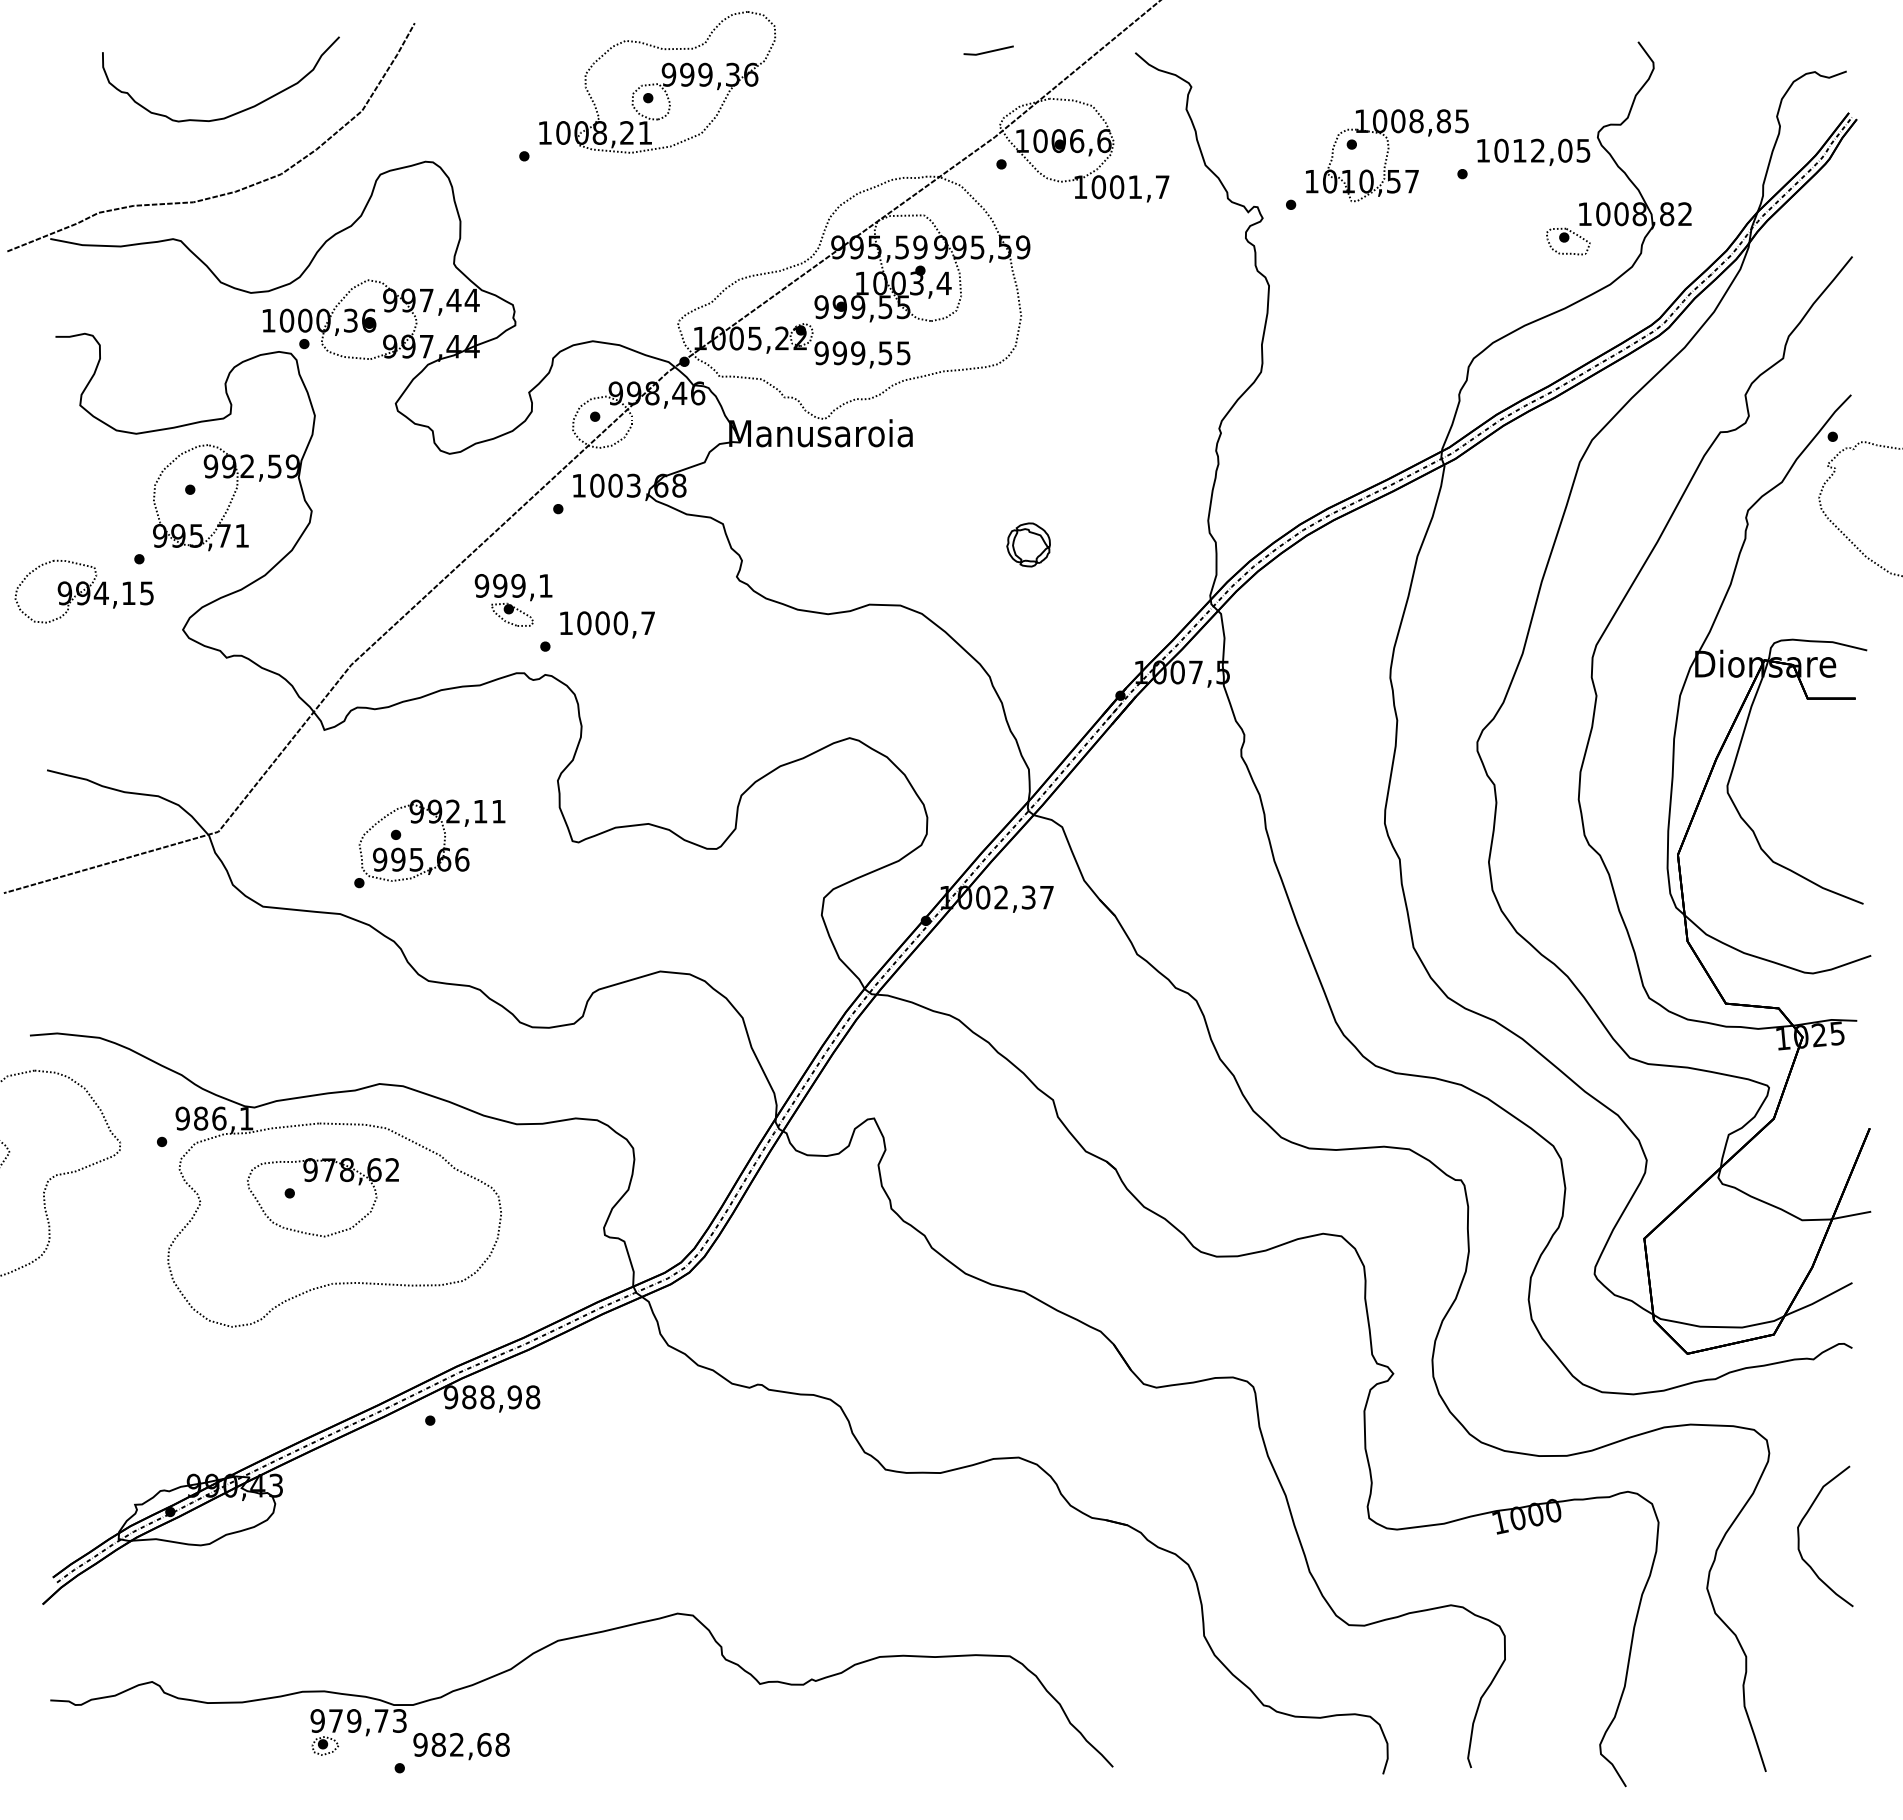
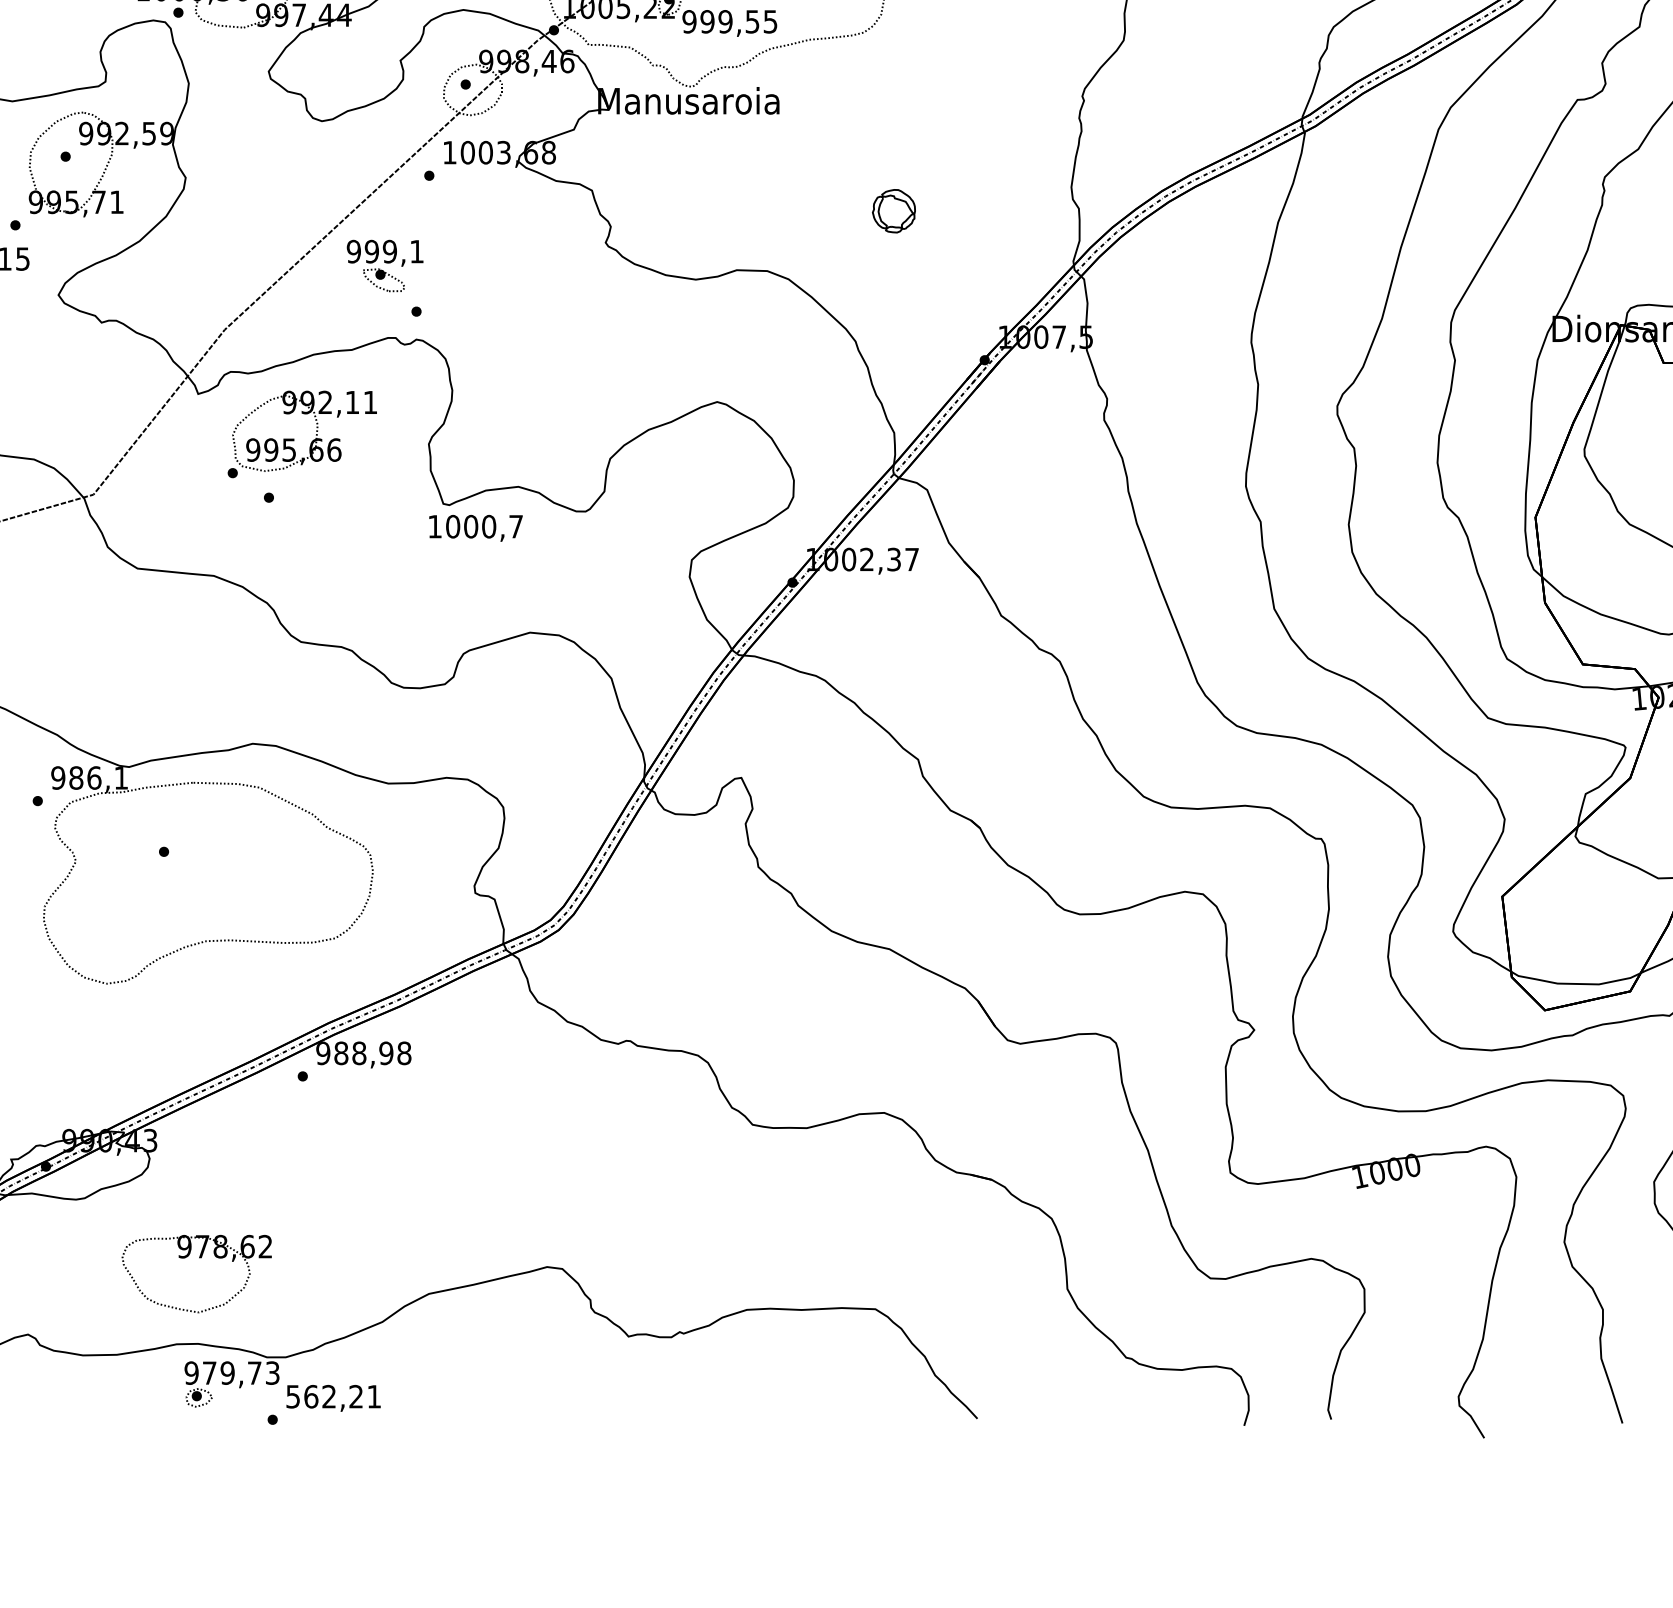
text: (607, 624) -> (475, 527), moved
part: (421, 848) -> (294, 438), moved
part: (325, 1181) -> (199, 1258), moved
text: (461, 1744) -> (333, 1396), 982,68 -> 562,21

